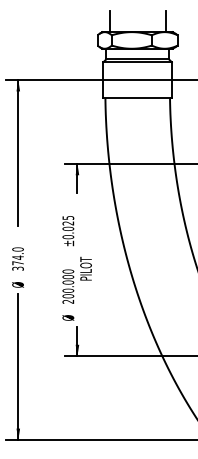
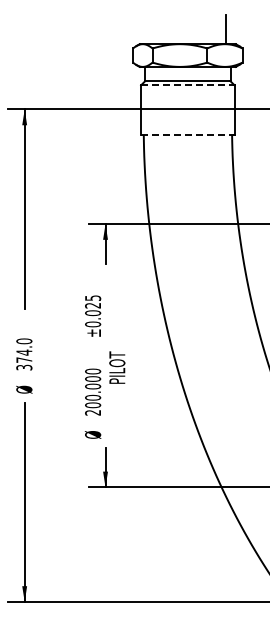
line: (109, 21) -> (149, 29), removed
line: (138, 62) -> (188, 85), solid -> dashed
line: (138, 98) -> (188, 134), solid -> dashed

